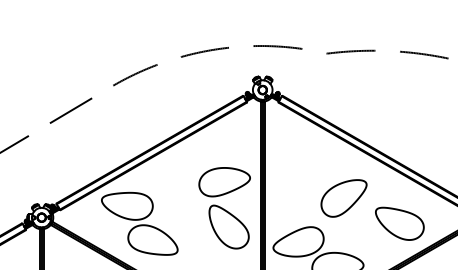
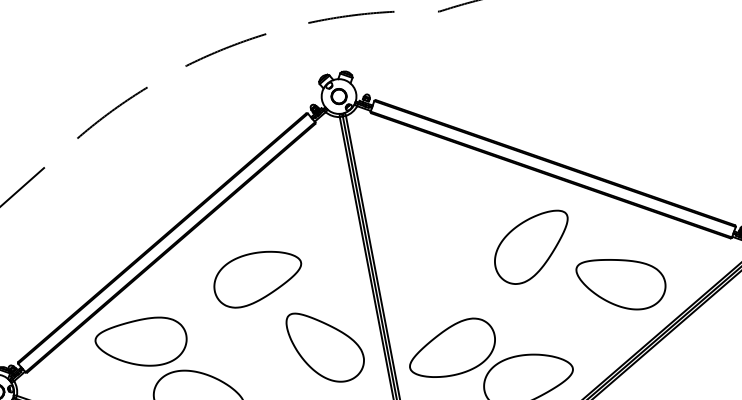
part: (224, 182) -> (257, 278), moved
part: (343, 198) -> (531, 248), moved

